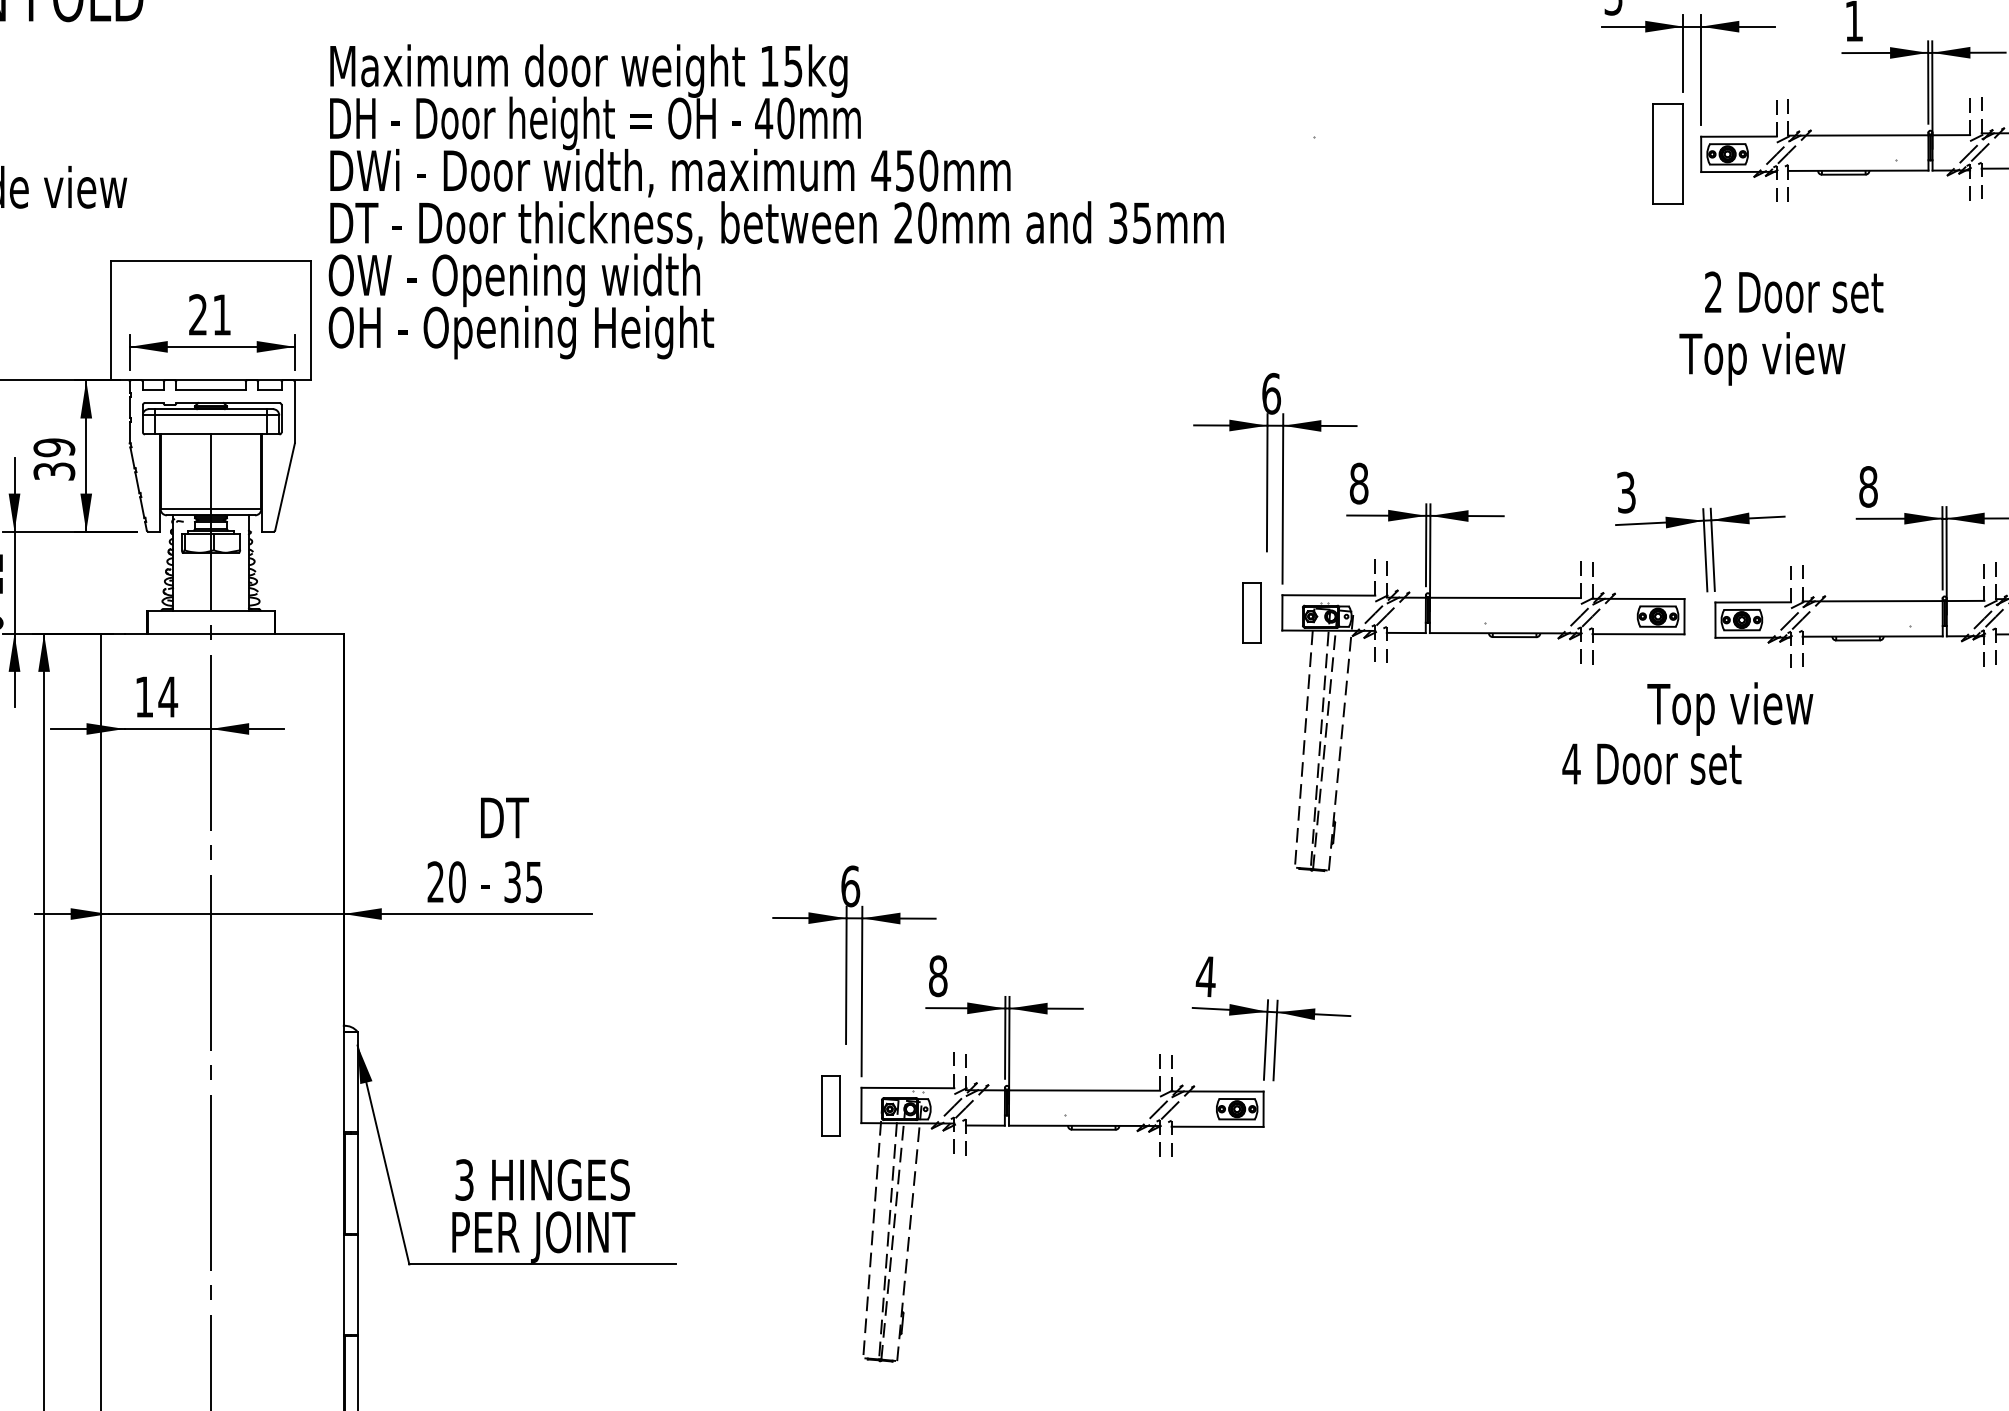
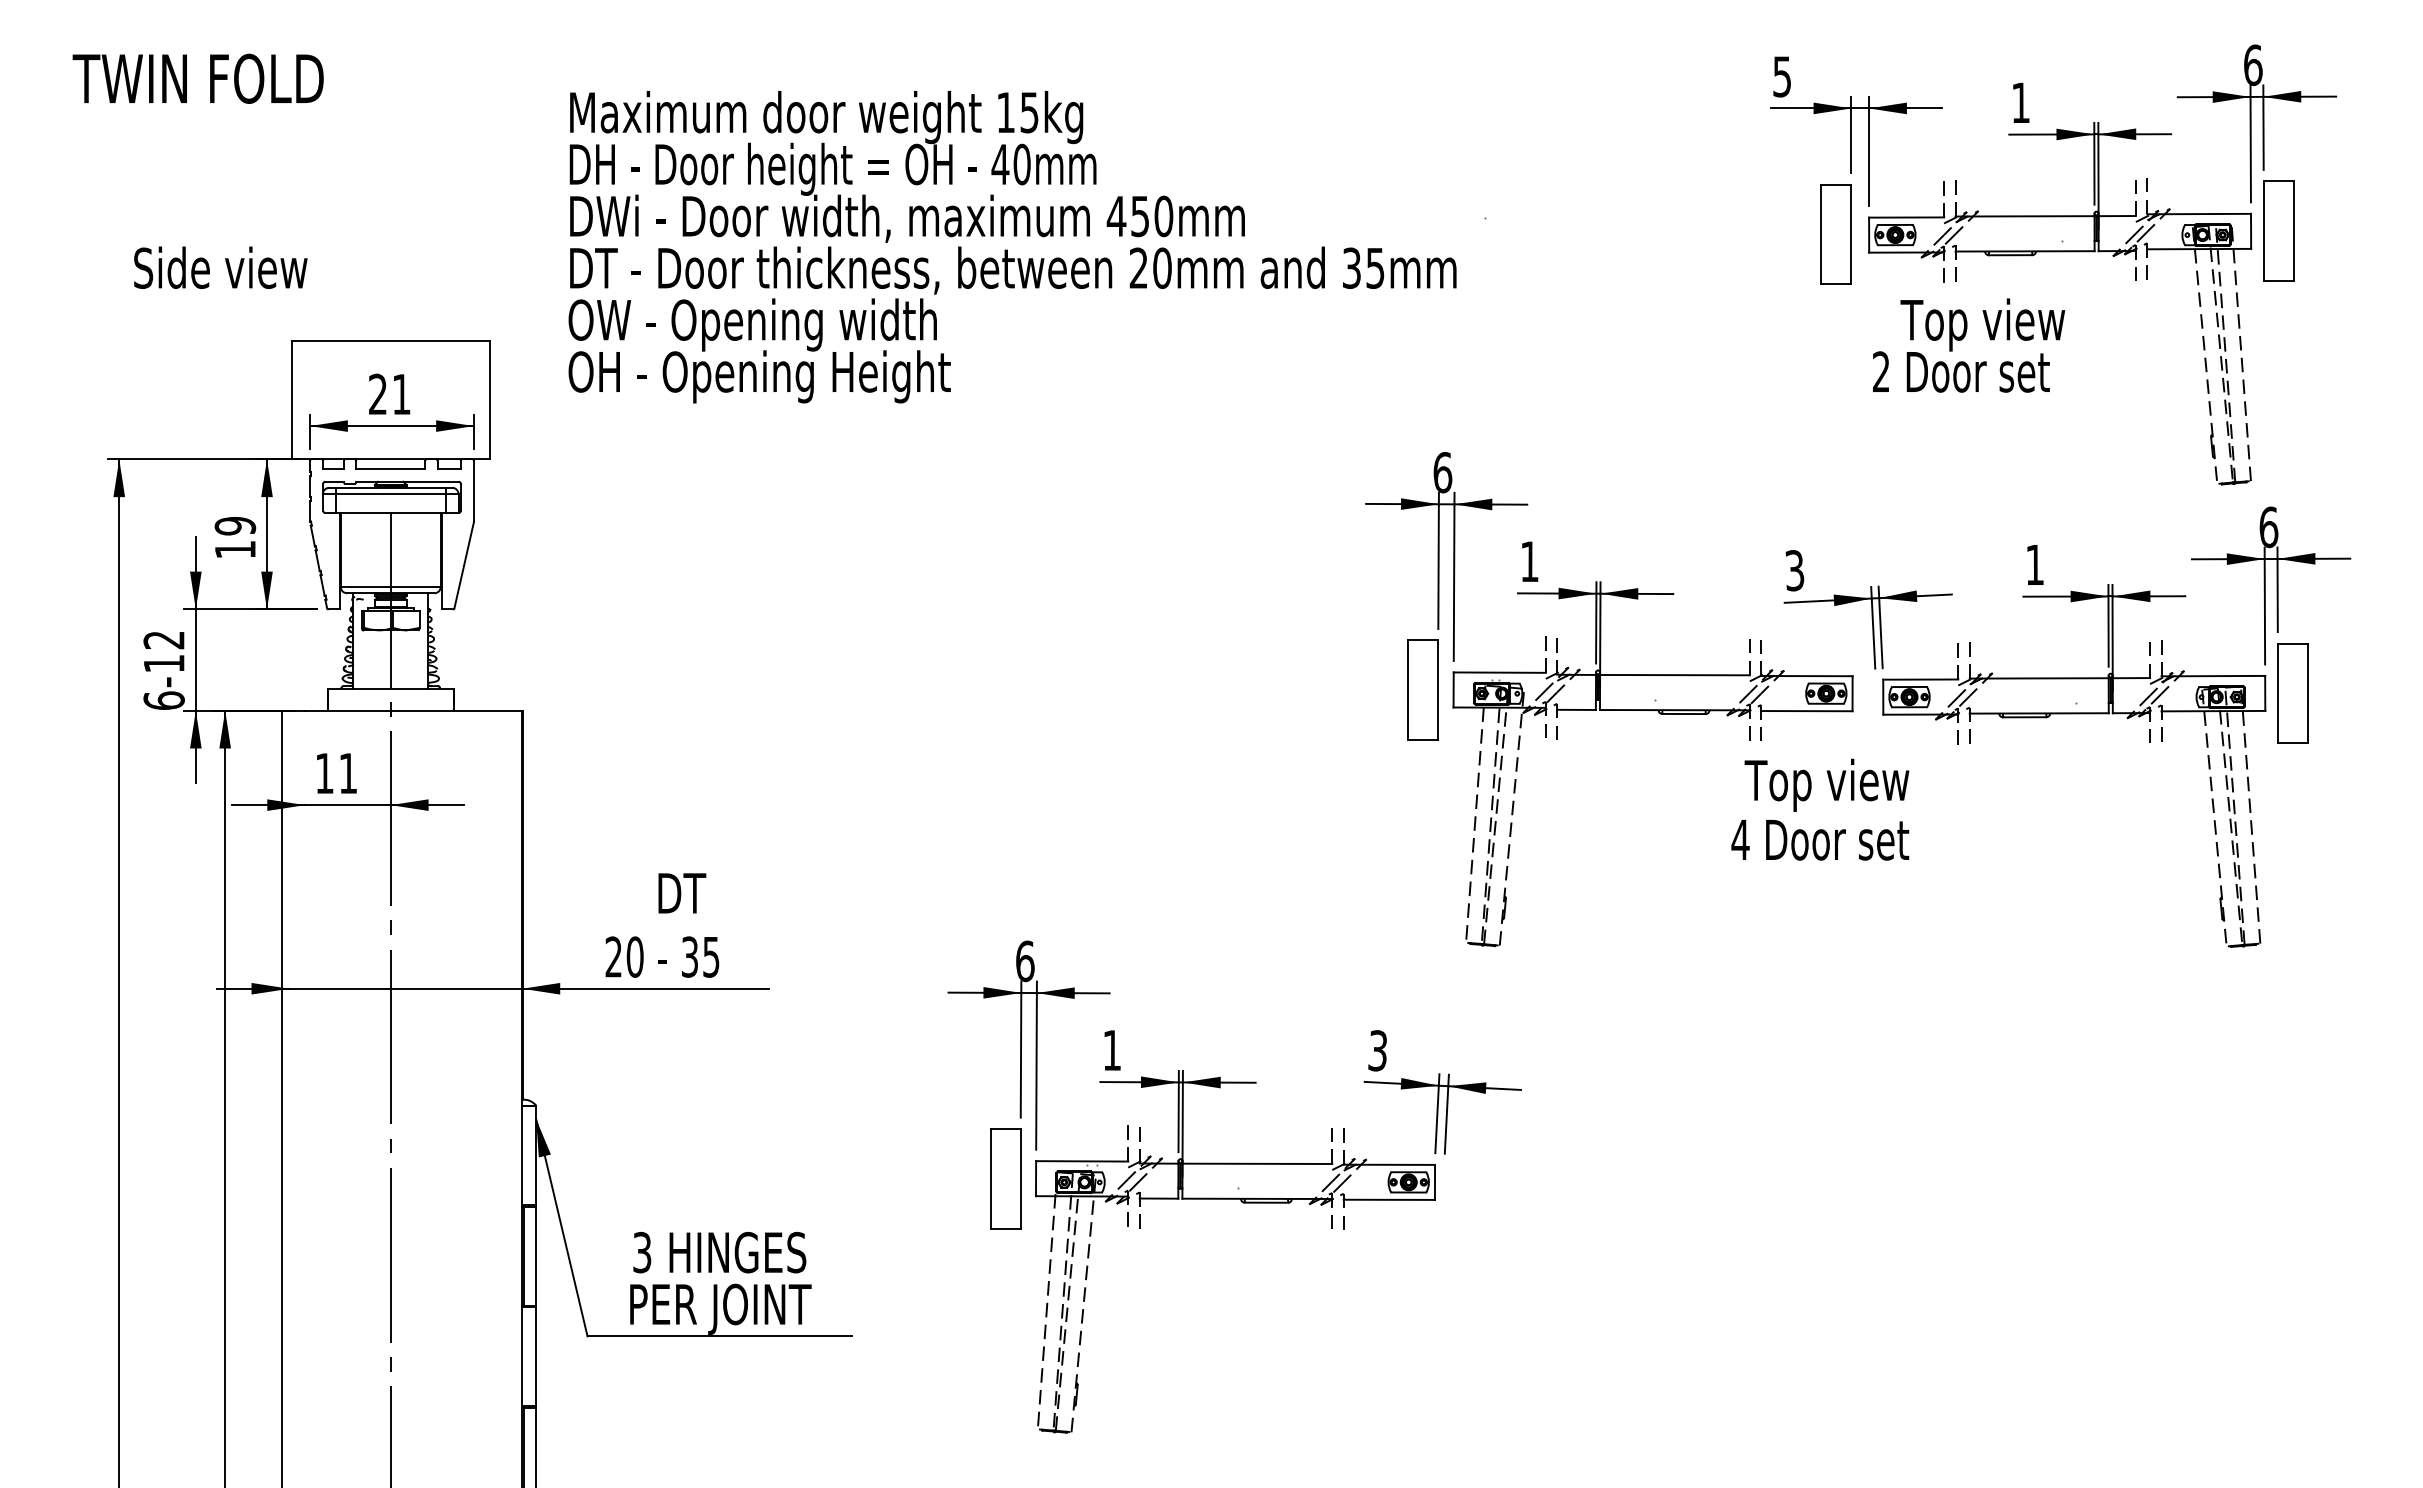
text: (776, 202) -> (1012, 247), moved
text: (1762, 358) -> (1982, 324), moved
text: (54, 471) -> (235, 549), 39 -> 19
text: (1358, 483) -> (1529, 561), 8 -> 1
text: (1868, 486) -> (2035, 564), 8 -> 1
part: (1250, 612) -> (1422, 689), size x1.67
text: (168, 697) -> (348, 773), 14 -> 11
text: (1729, 708) -> (1826, 784), moved
text: (938, 976) -> (1112, 1050), 8 -> 1
text: (1205, 976) -> (1377, 1050), 4 -> 3
part: (830, 1105) -> (1005, 1178), size x1.67

